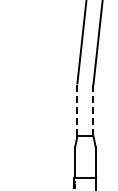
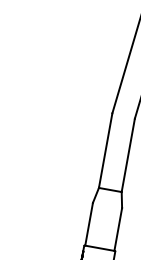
line: (77, 109) -> (105, 150), dashed -> solid
line: (93, 110) -> (128, 155), dashed -> solid

